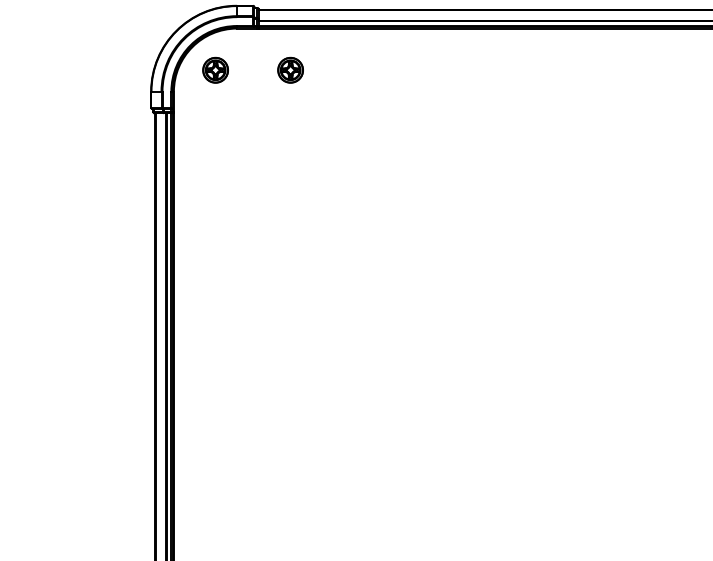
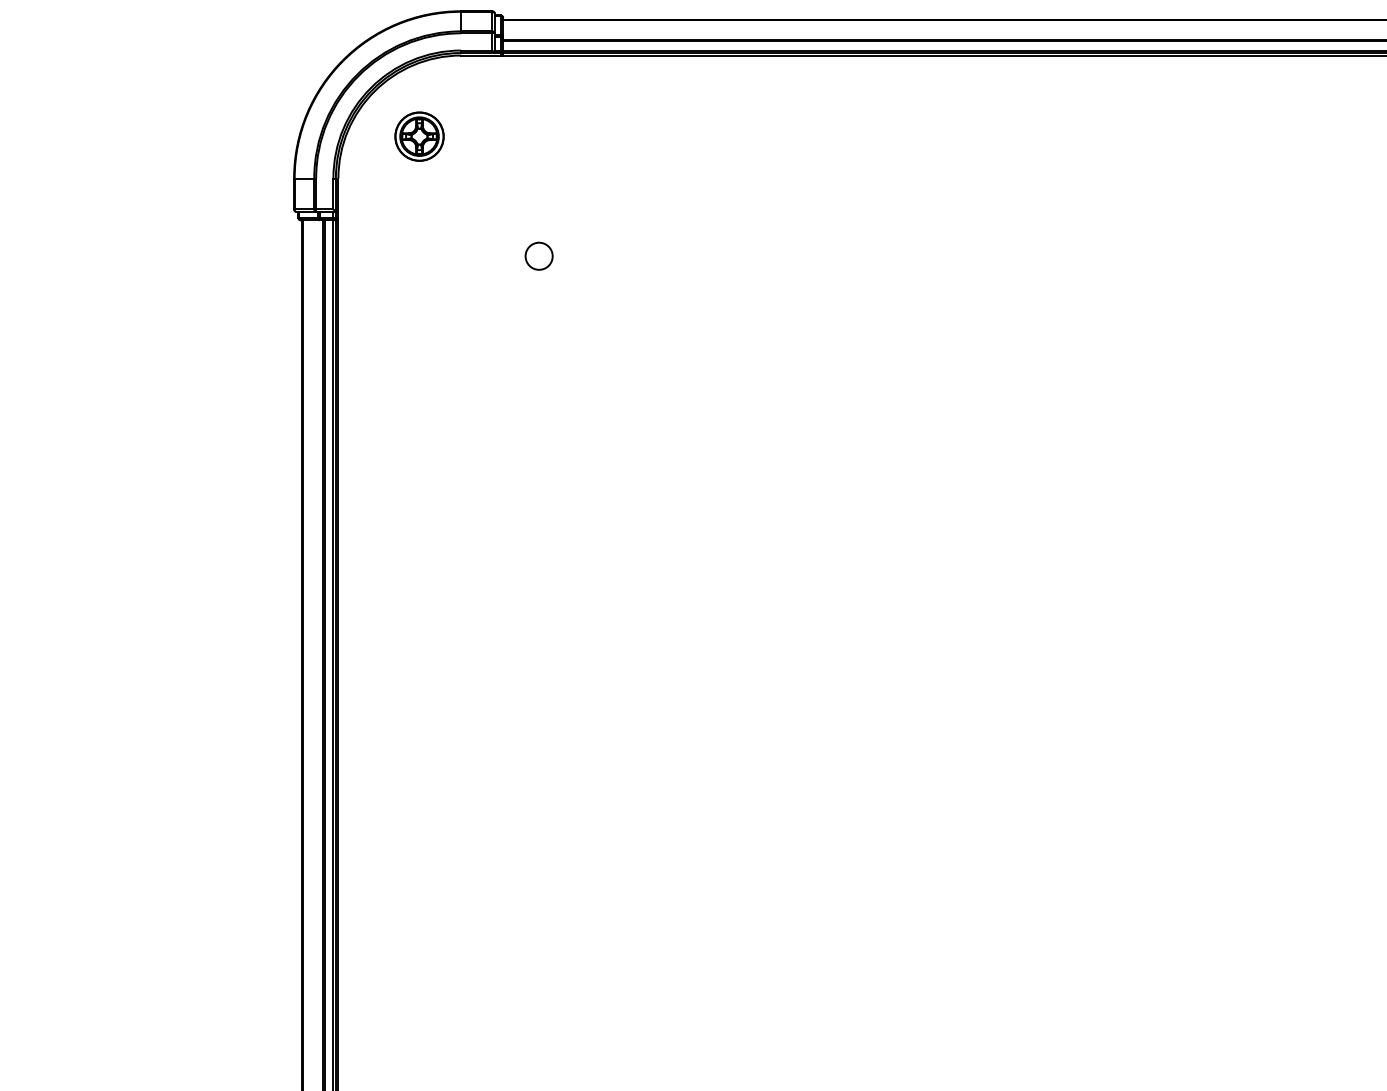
part: (290, 69) -> (565, 135), removed
circle: (276, 131) -> (537, 255), added

